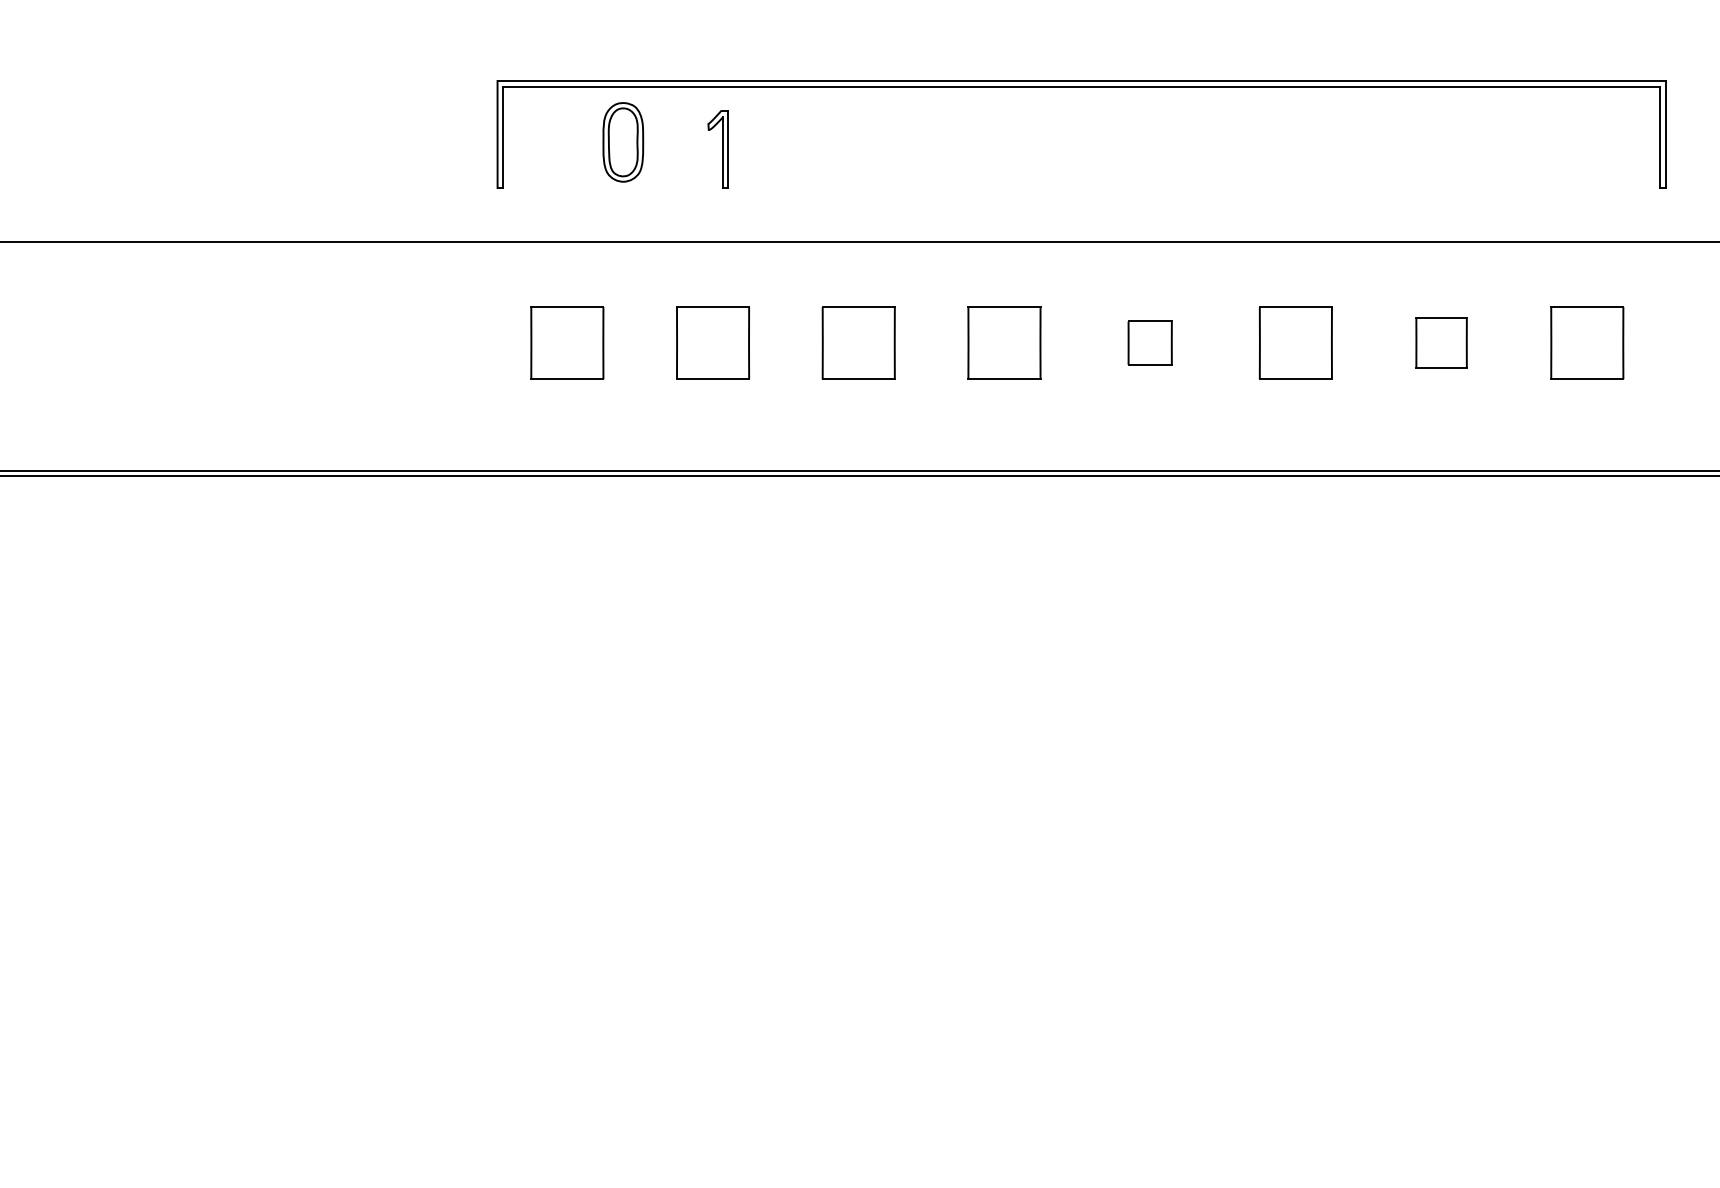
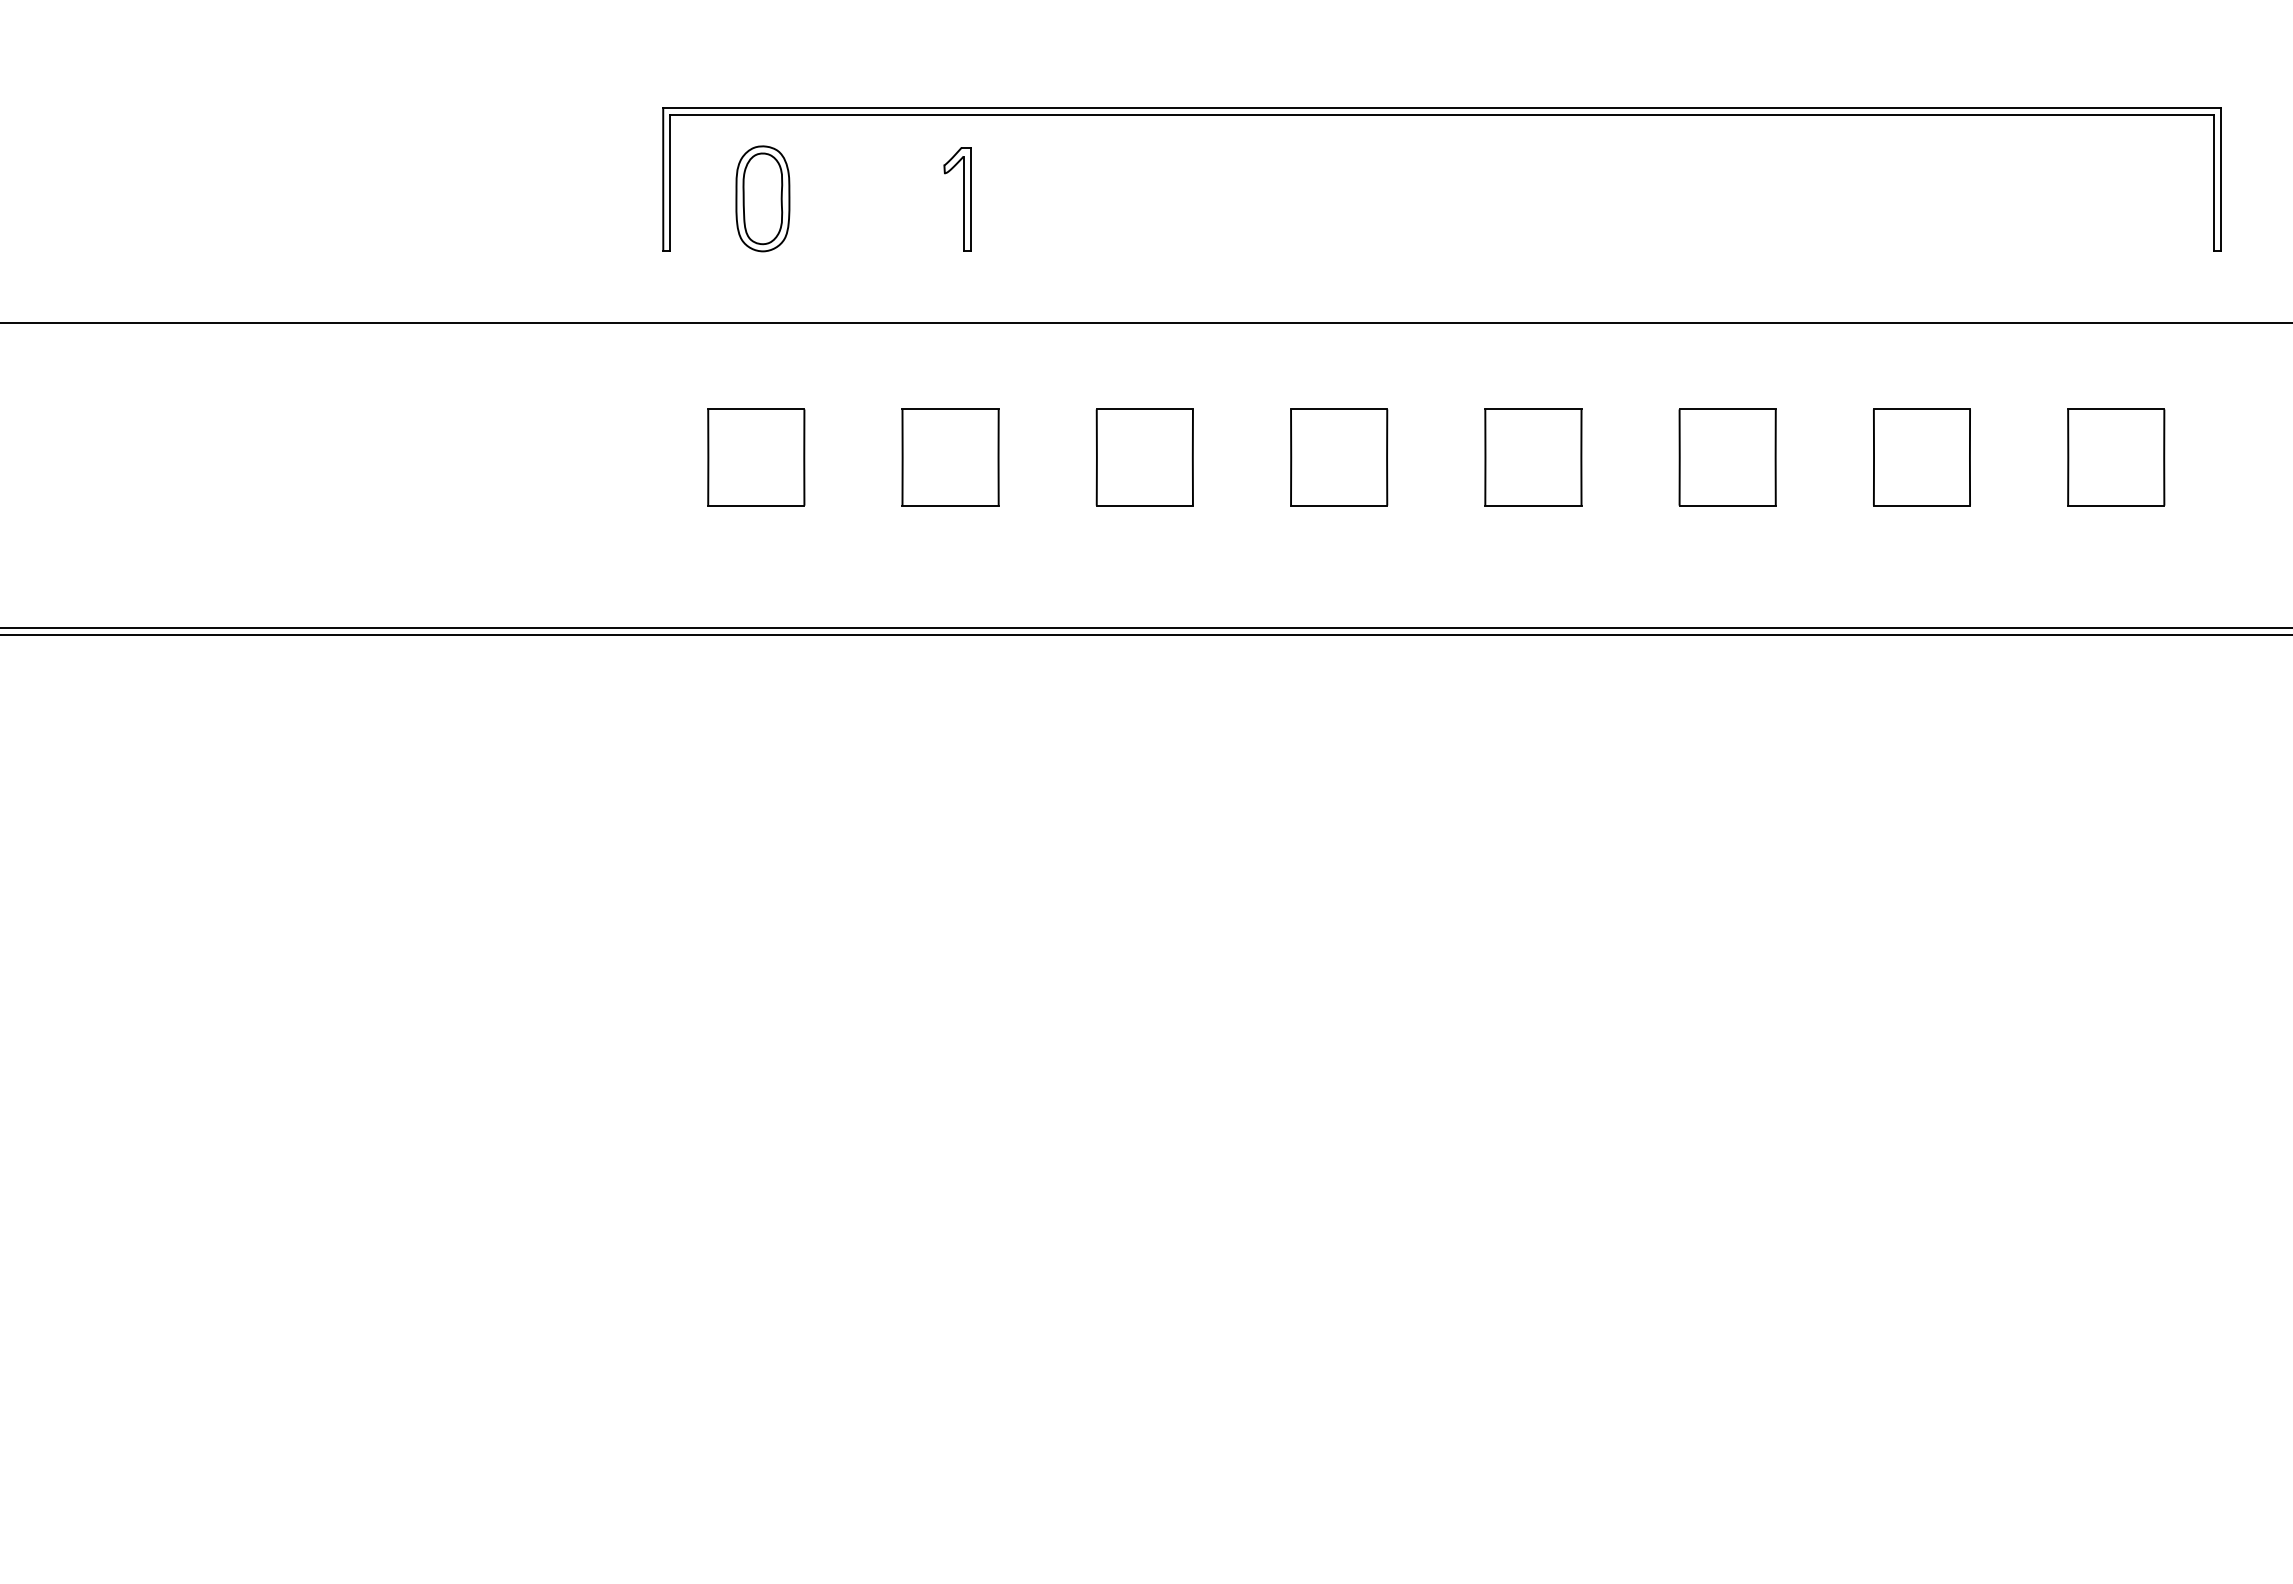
part: (623, 142) -> (762, 198), moved
part: (1150, 343) -> (1533, 457), size x1.67
part: (1441, 343) -> (1921, 457), size x1.43

